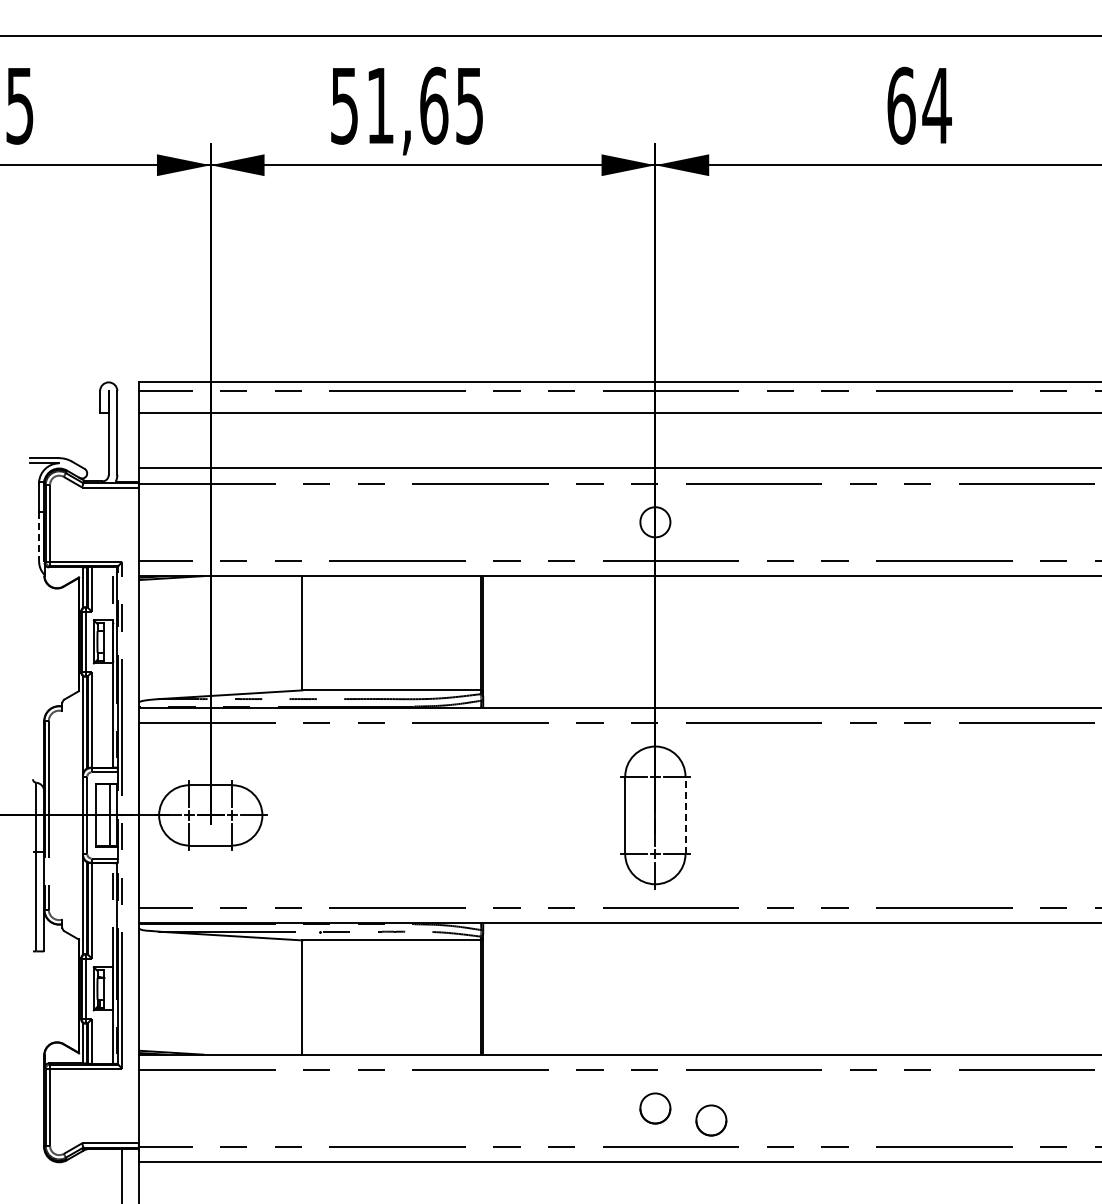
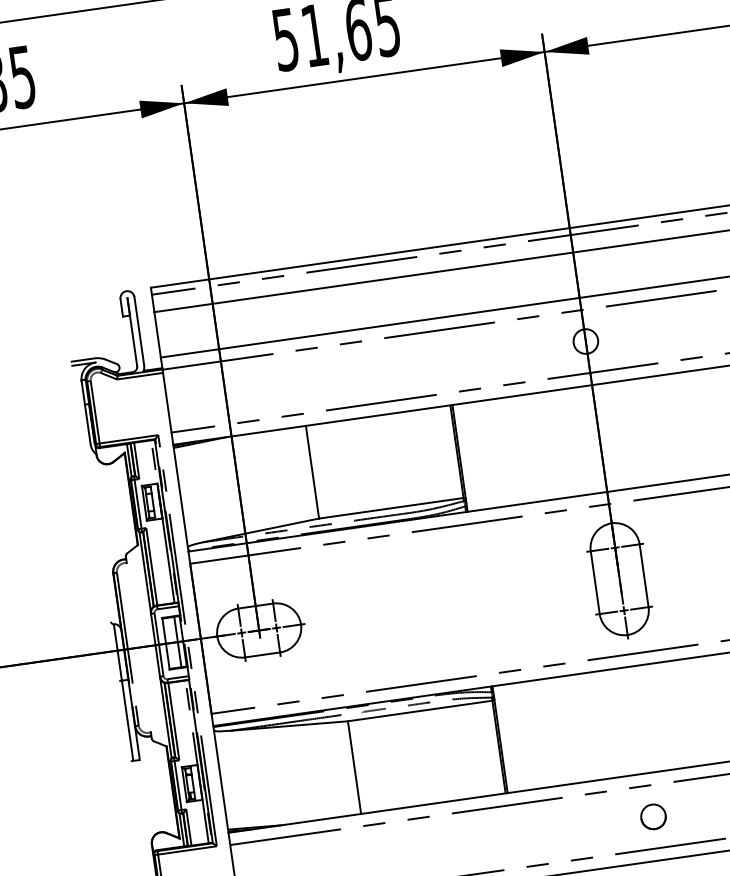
line: (39, 537) -> (88, 424), dashed -> solid
line: (685, 815) -> (644, 575), dashed -> solid
part: (711, 1120) -> (700, 820), removed

